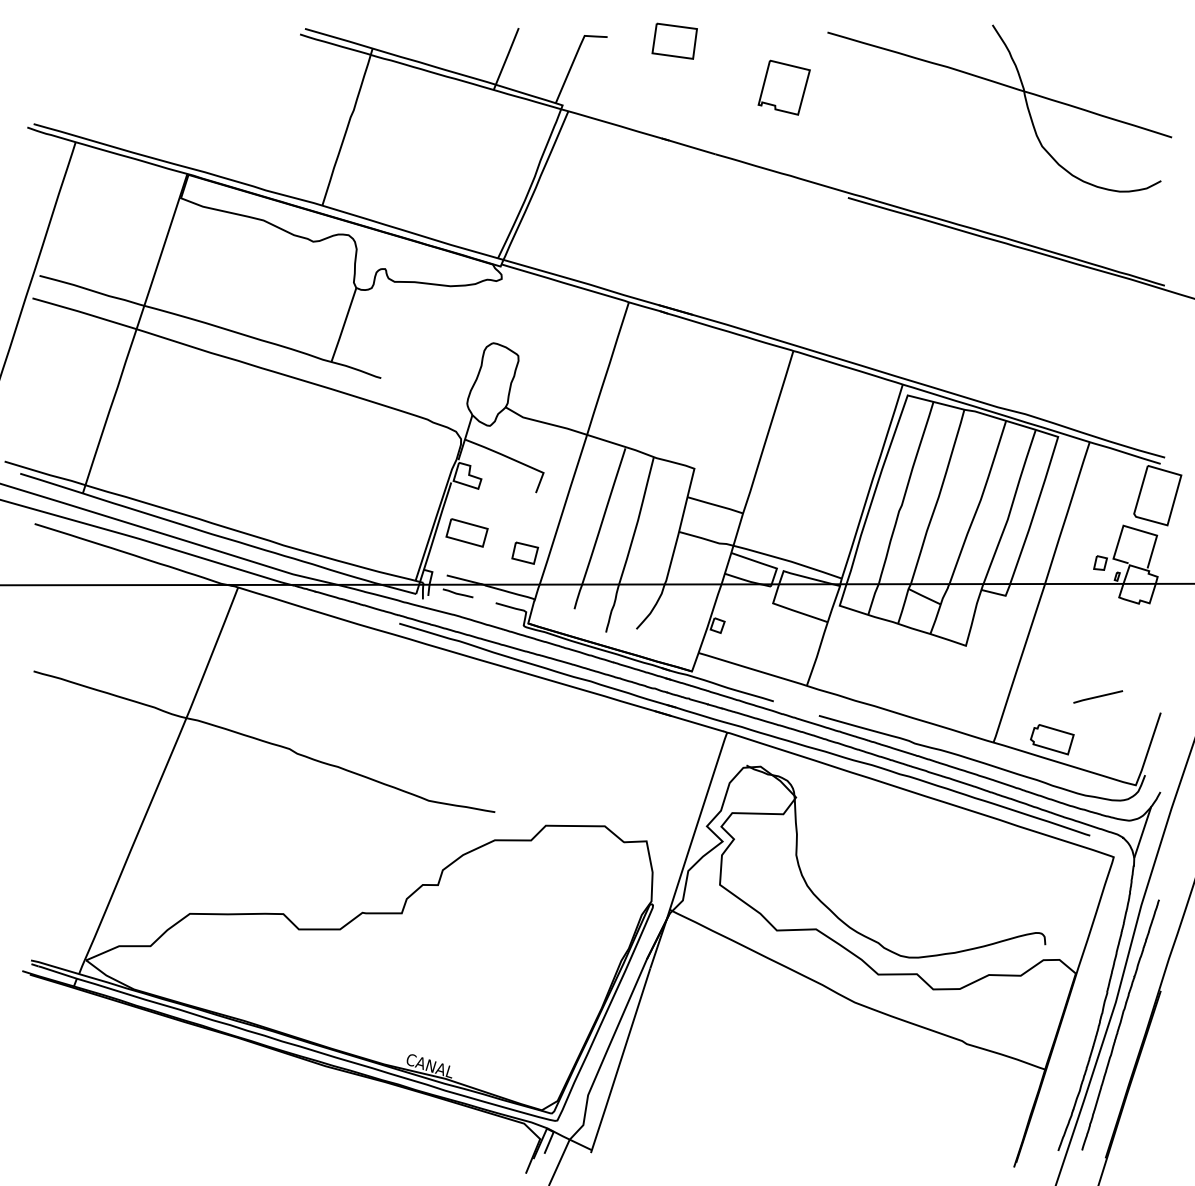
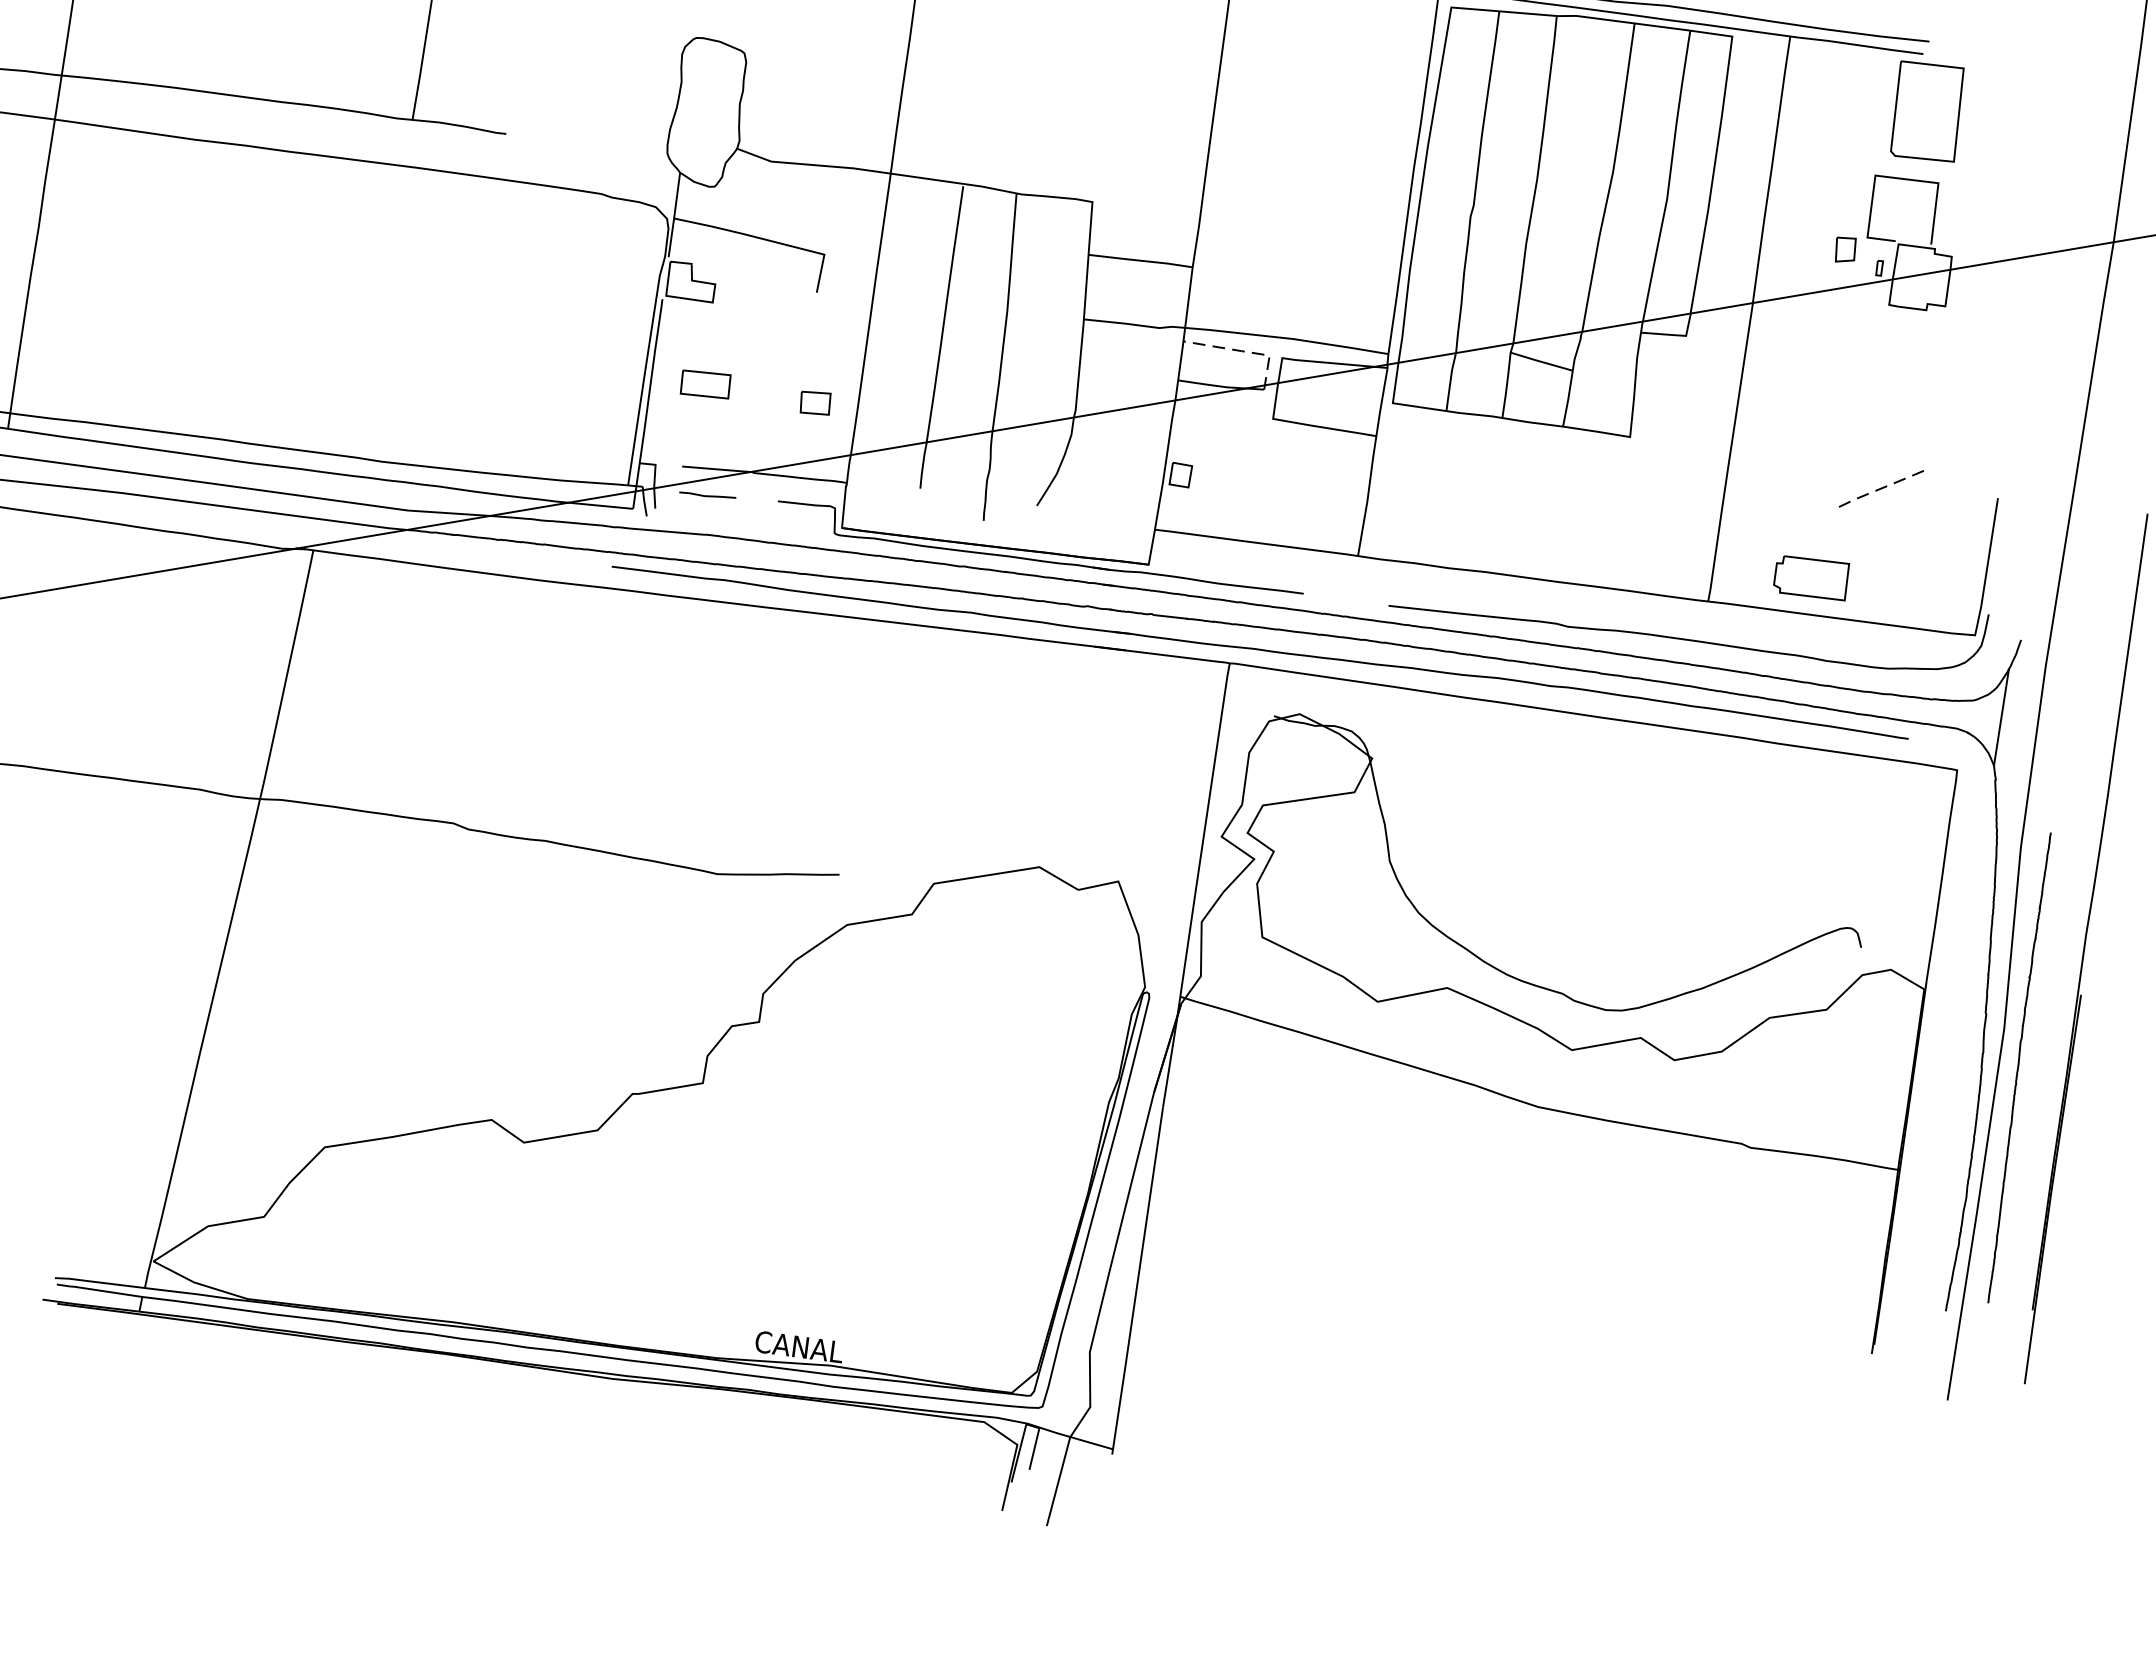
part: (466, 532) -> (704, 383), size x0.7
part: (525, 552) -> (815, 402), size x0.7
line: (762, 563) -> (1242, 350), solid -> dashed
line: (1098, 696) -> (1881, 487), solid -> dashed

